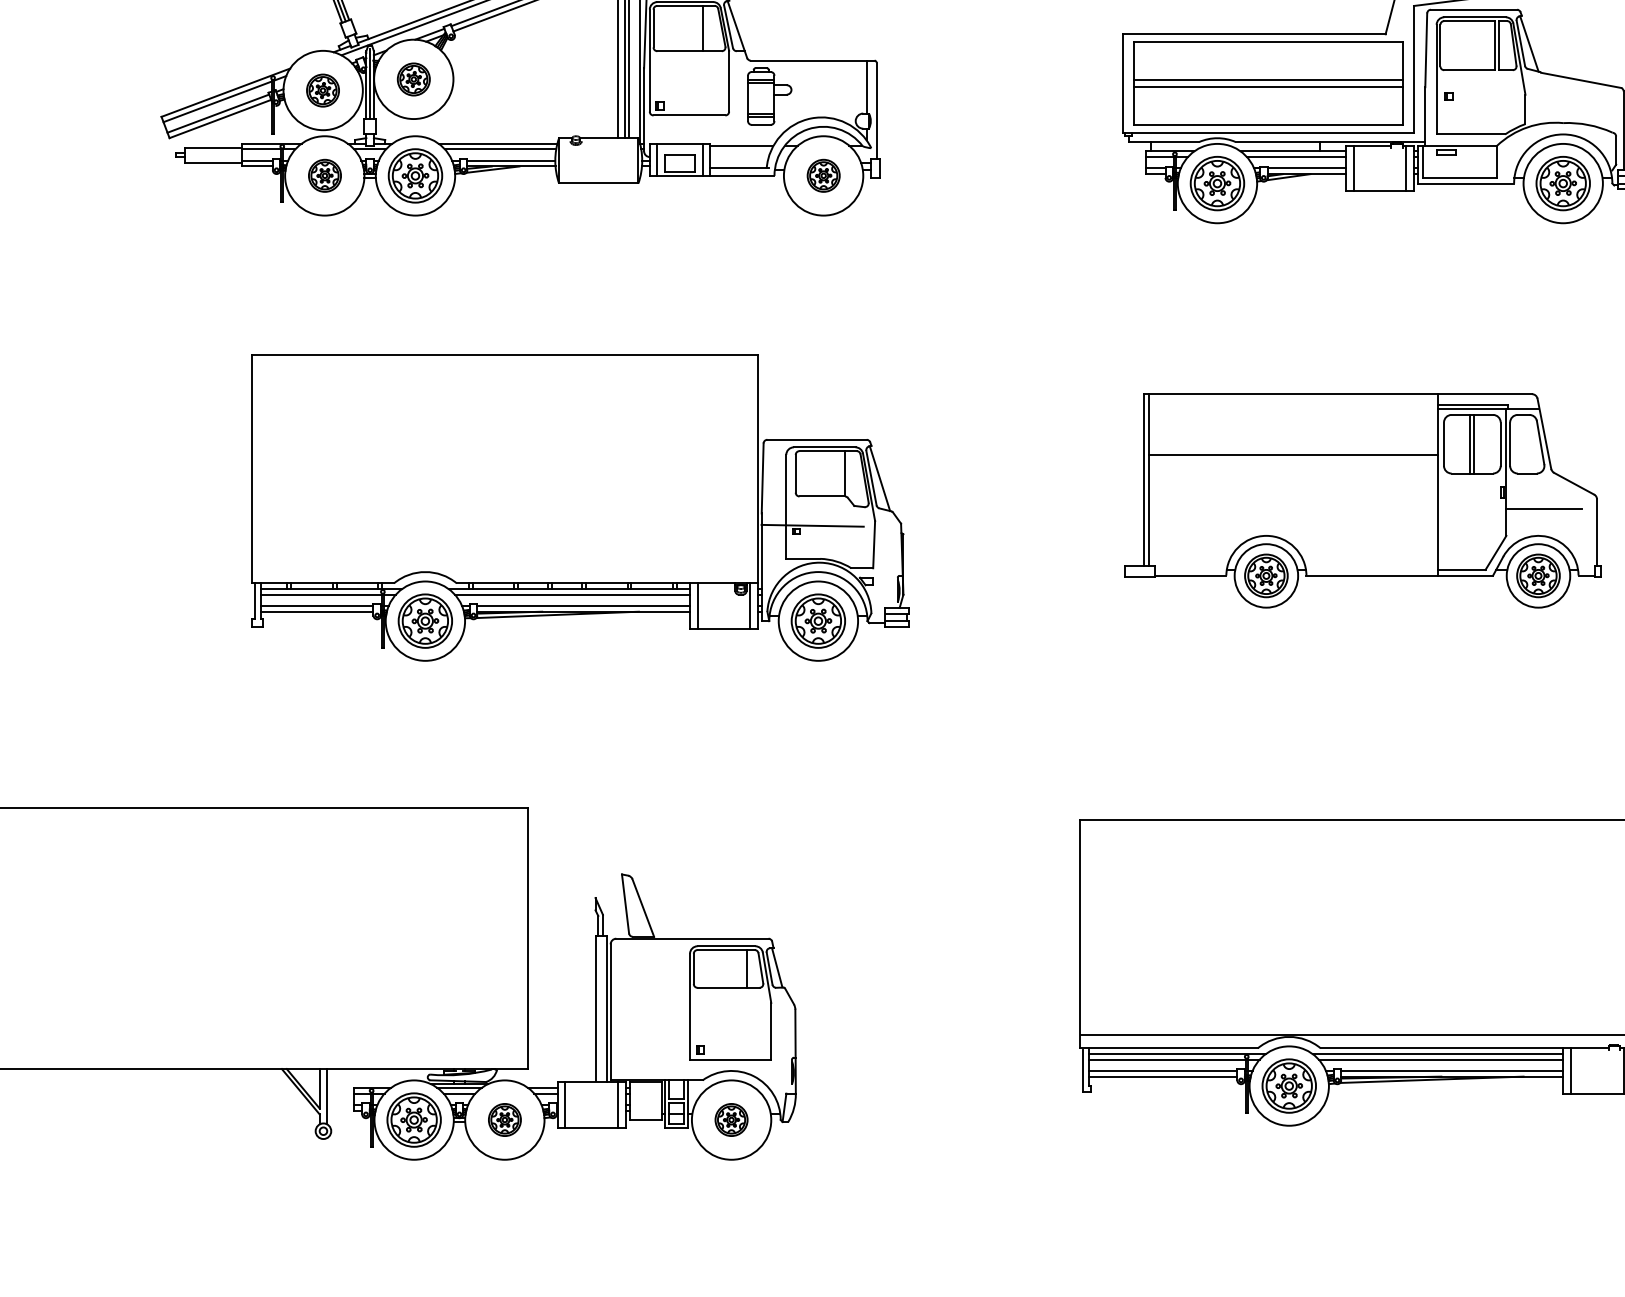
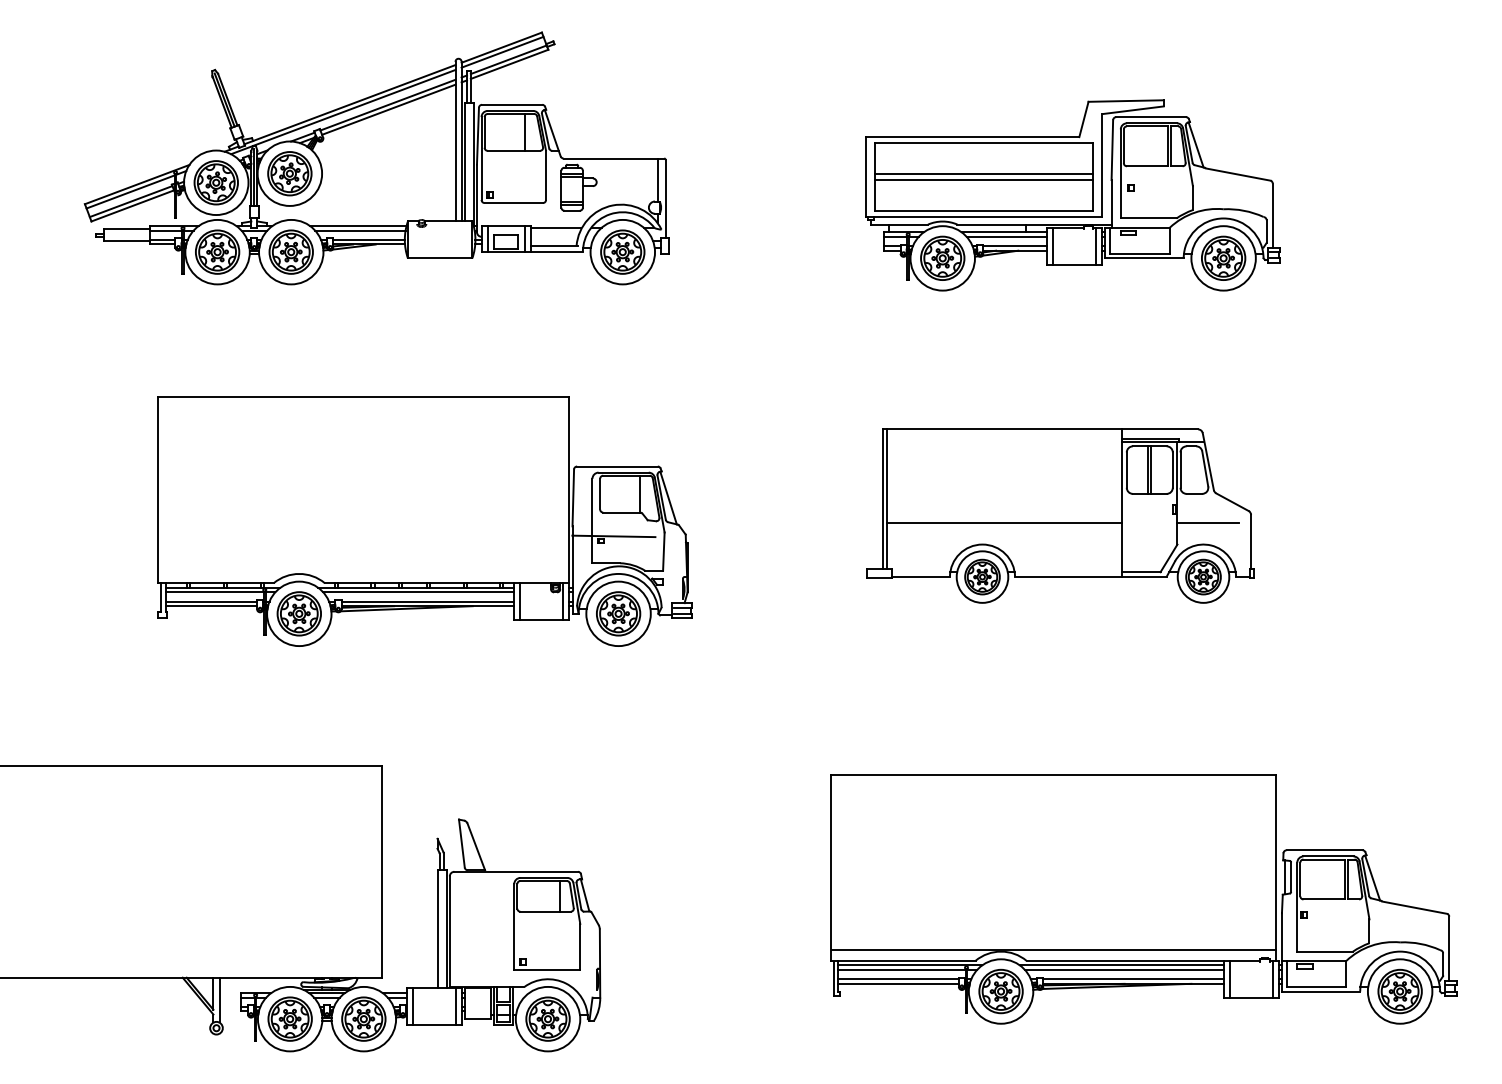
part: (413, 79) -> (289, 173), size x1.67
part: (322, 90) -> (215, 182), size x1.67
part: (324, 175) -> (217, 251), size x1.67
part: (823, 175) -> (622, 251), size x1.67
line: (1293, 455) -> (1004, 523), moved
part: (504, 1119) -> (363, 1018), size x1.67
part: (730, 1119) -> (547, 1018), size x1.67

